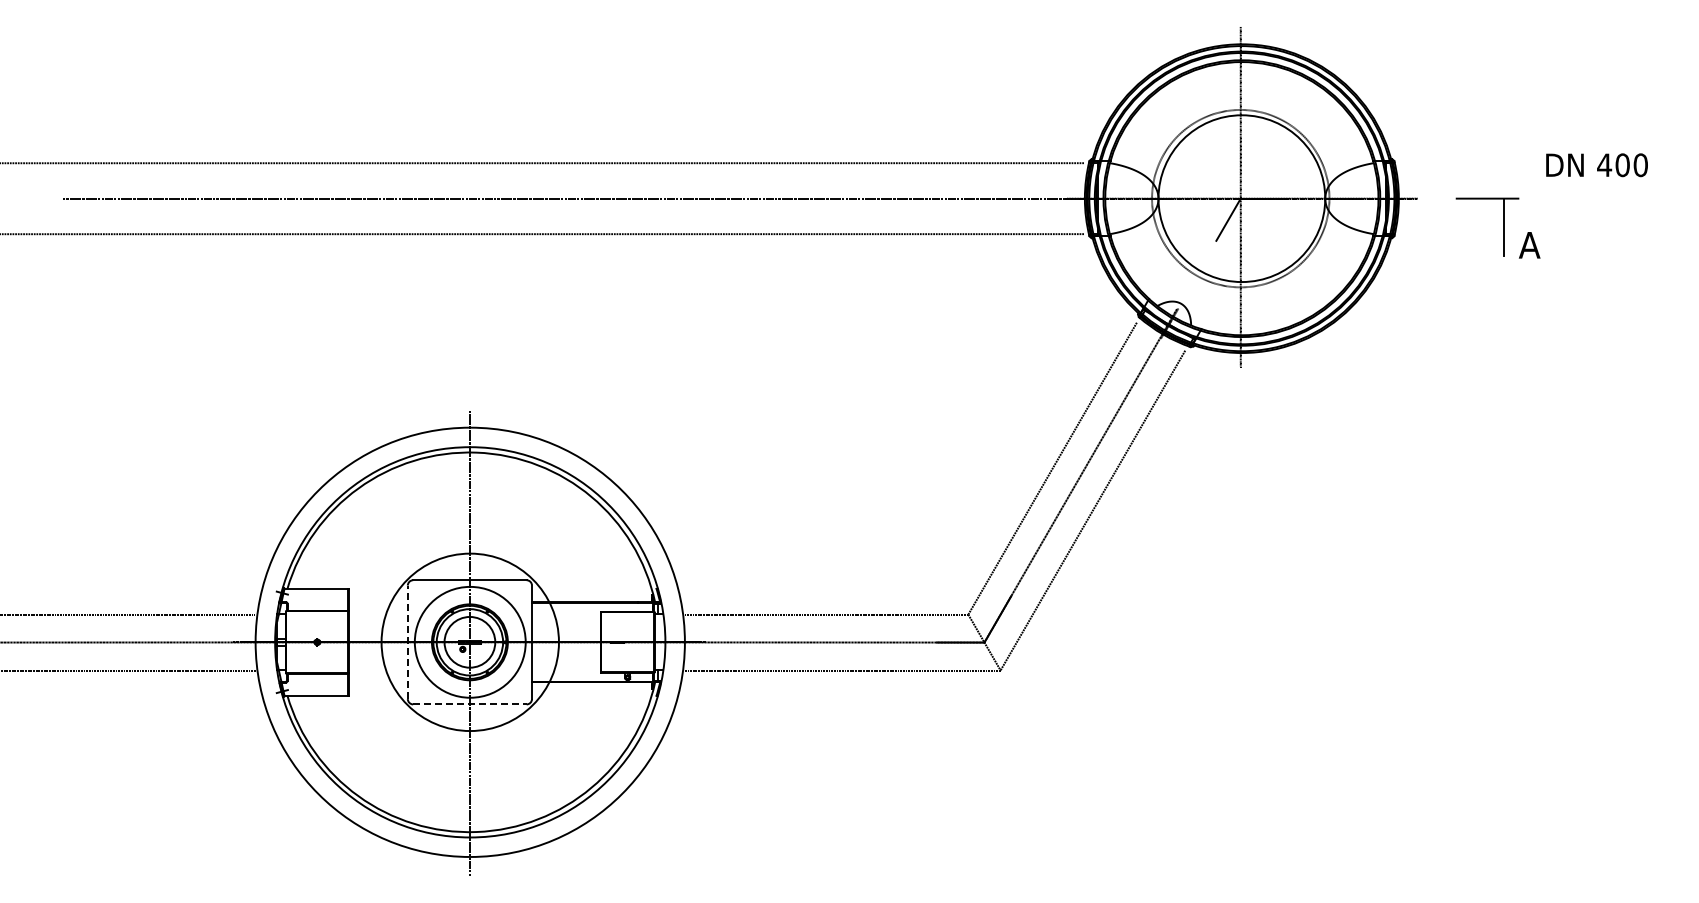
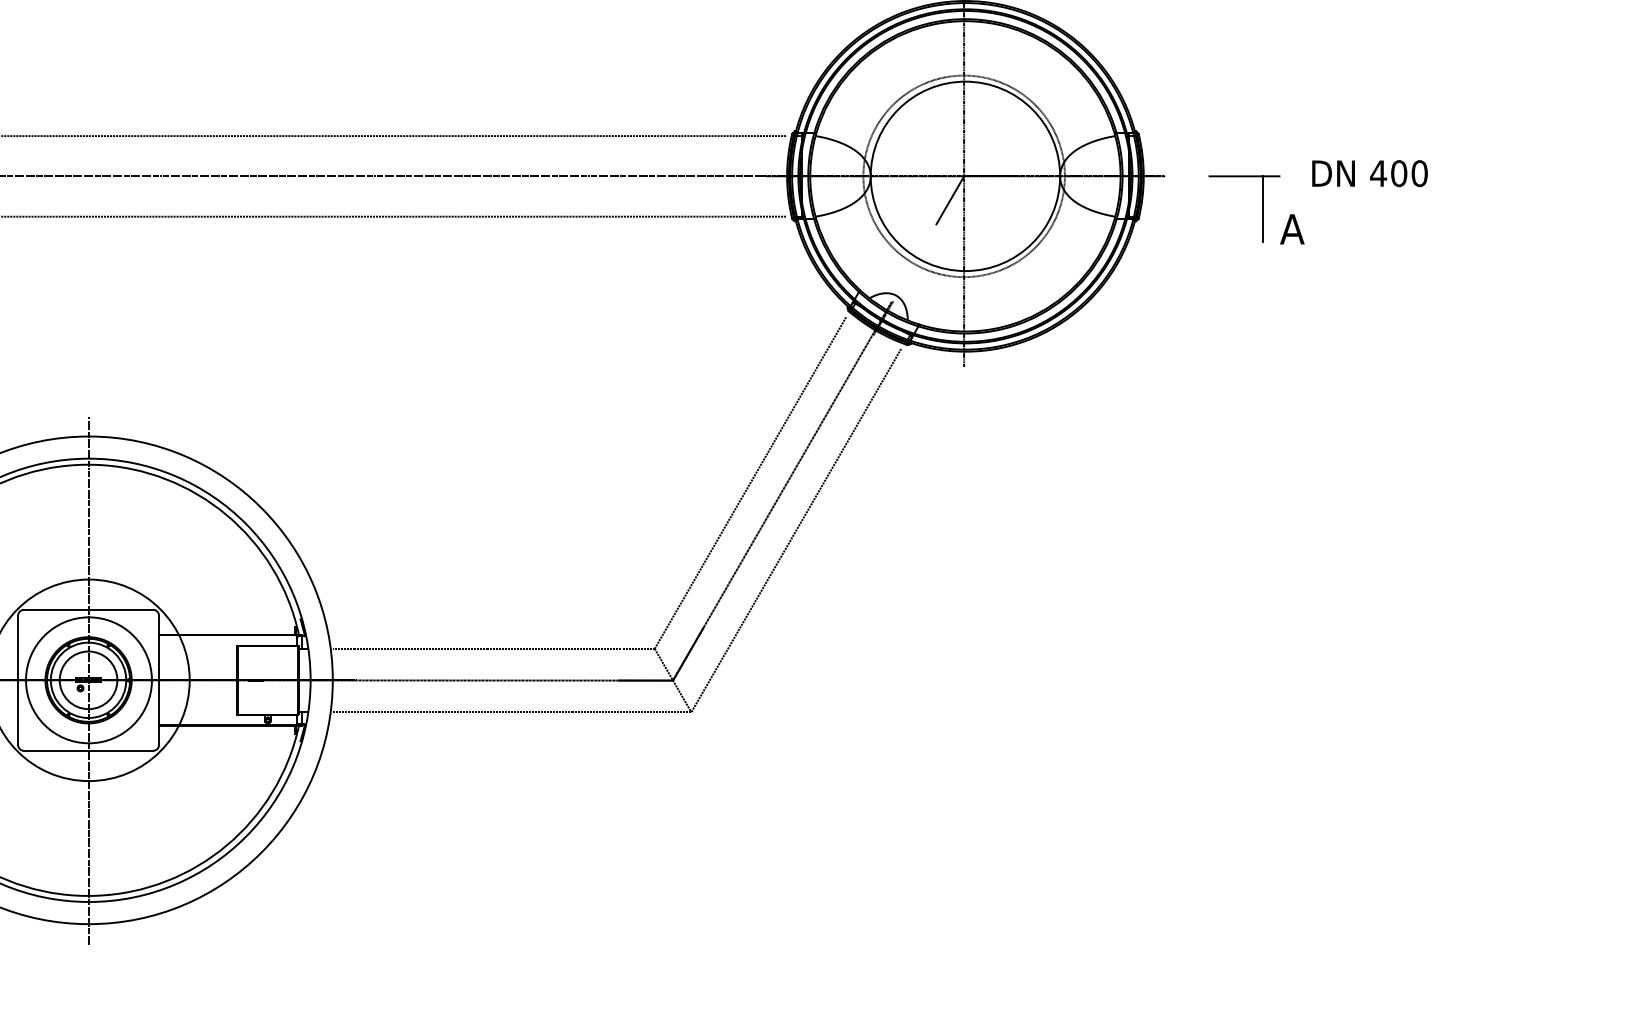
text: (1596, 165) -> (1369, 173), moved
line: (407, 642) -> (17, 680), dashed -> solid
line: (469, 704) -> (88, 750), dashed -> solid

